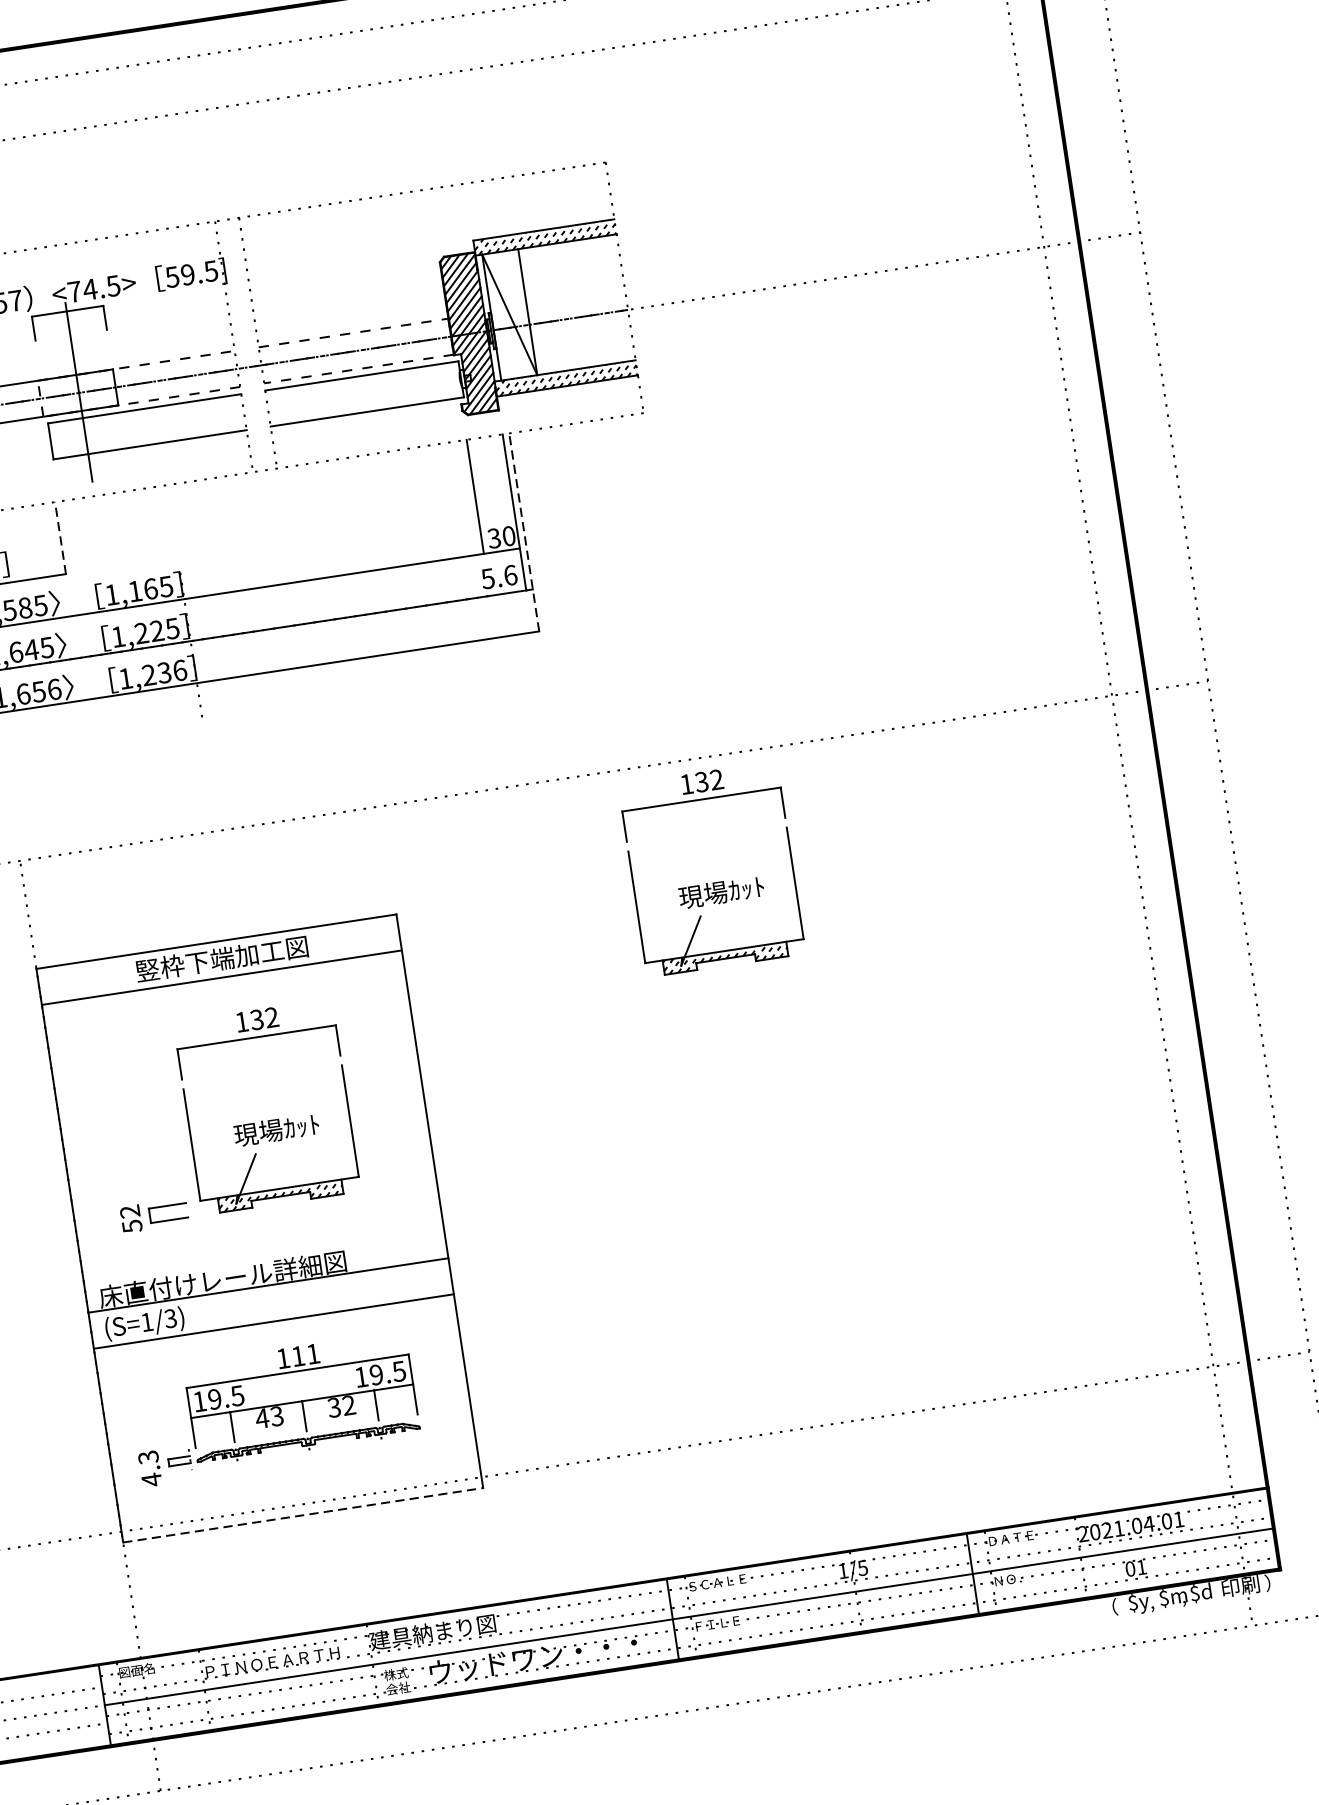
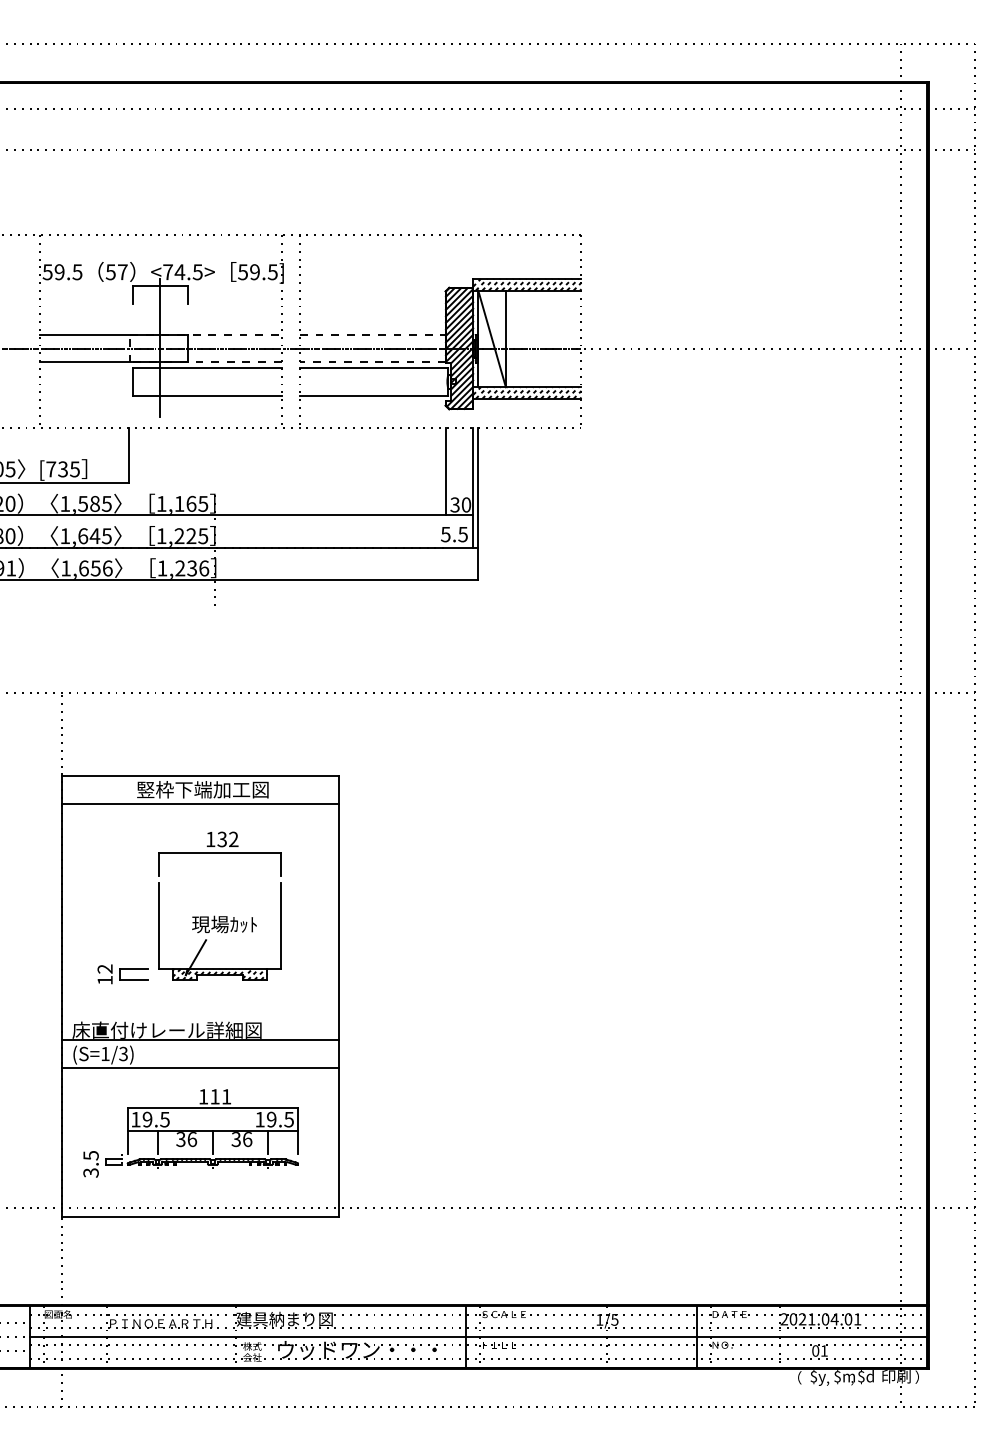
line: (524, 531) -> (478, 503), dashed -> solid
line: (60, 538) -> (129, 455), dashed -> solid
text: (509, 575) -> (462, 534), 5.6 -> 5.5
part: (713, 882) -> (580, 788), removed
text: (131, 1226) -> (104, 980), 52 -> 12
text: (348, 1405) -> (247, 1139), 32 -> 36
text: (269, 1417) -> (186, 1139), 43 -> 36
text: (149, 1469) -> (90, 1164), 4.3 -> 3.5
line: (304, 1514) -> (201, 1216), dashed -> solid

